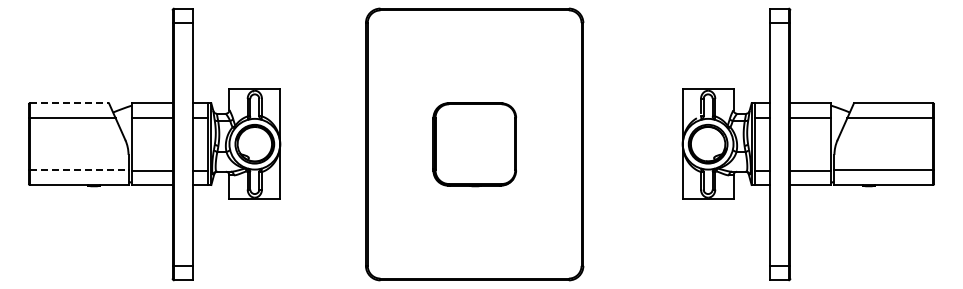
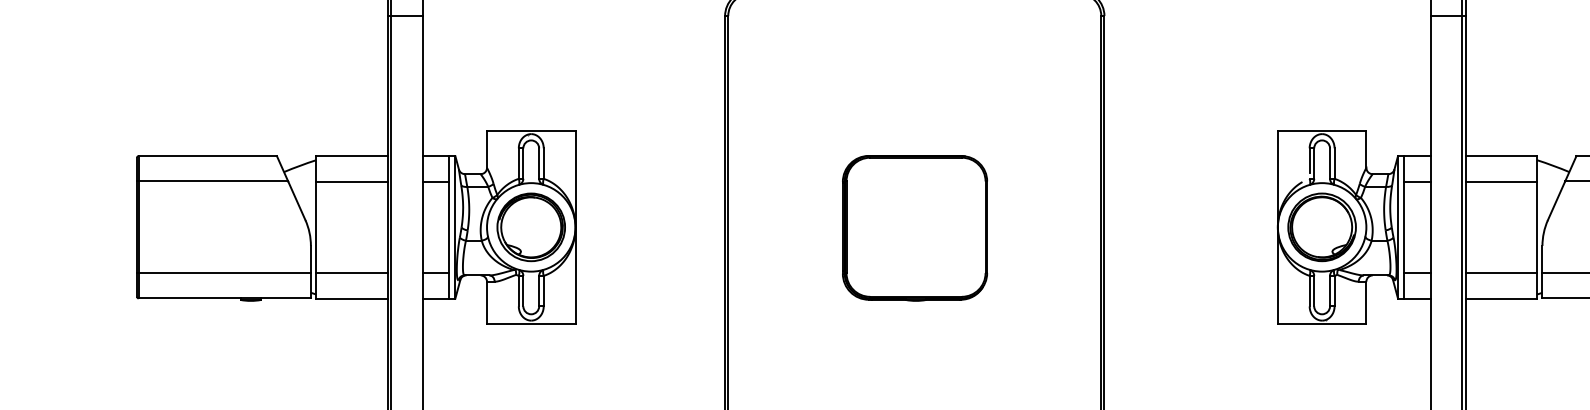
line: (69, 103) -> (207, 156), dashed -> solid
line: (79, 170) -> (225, 273), dashed -> solid

